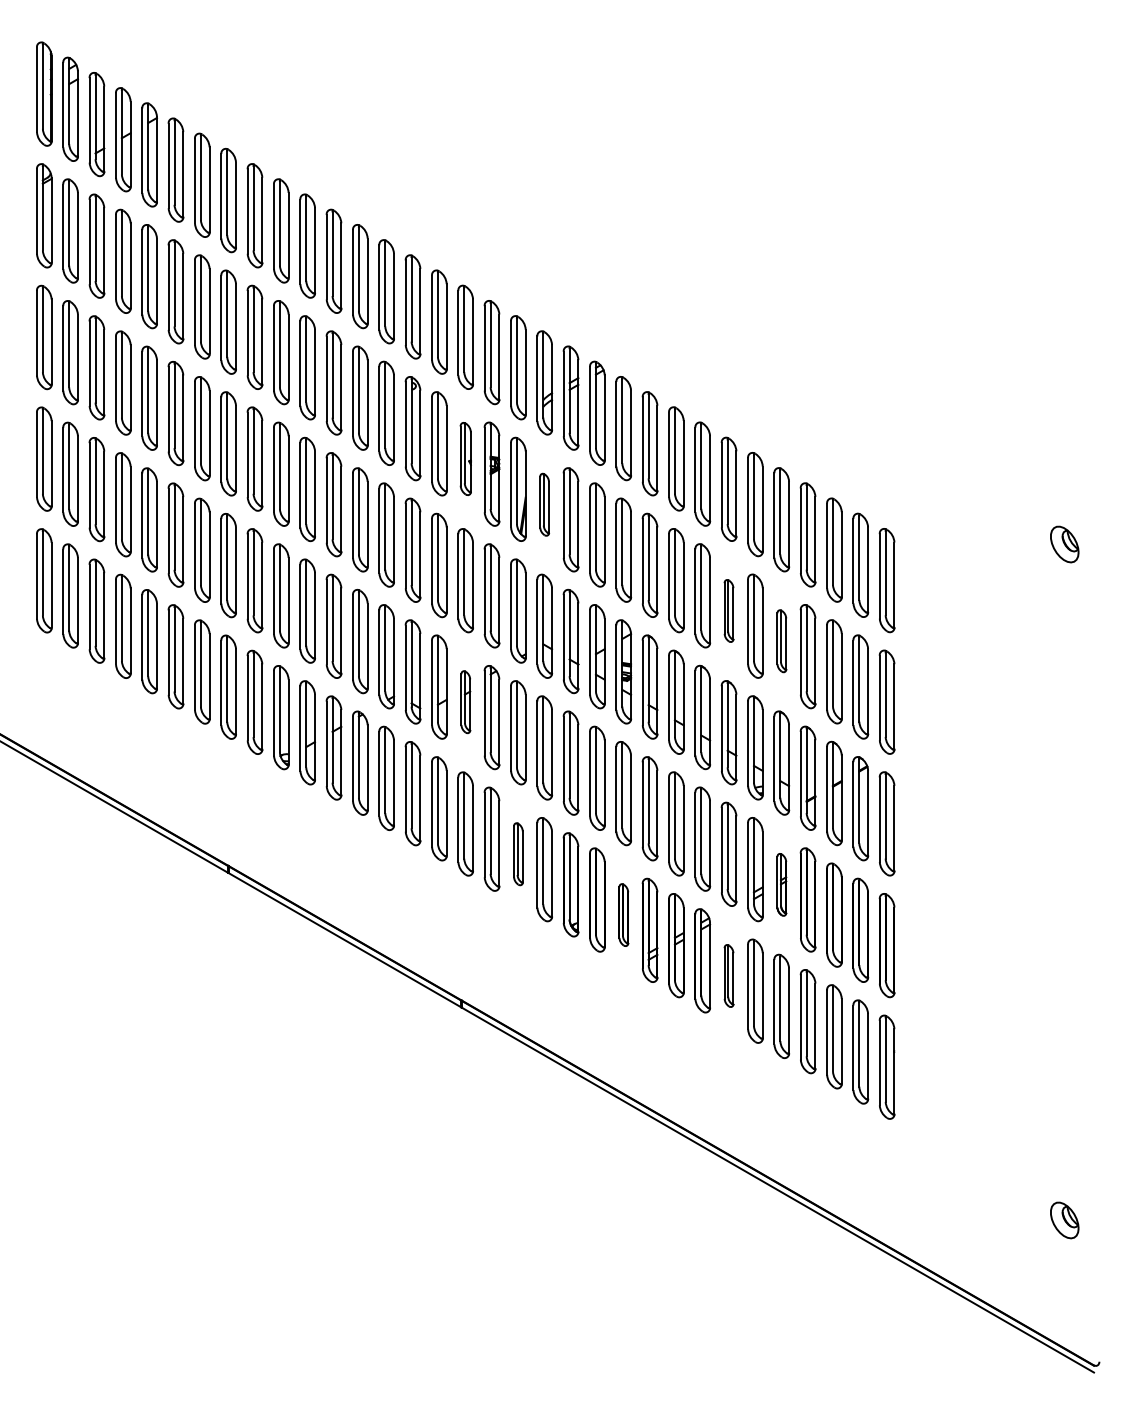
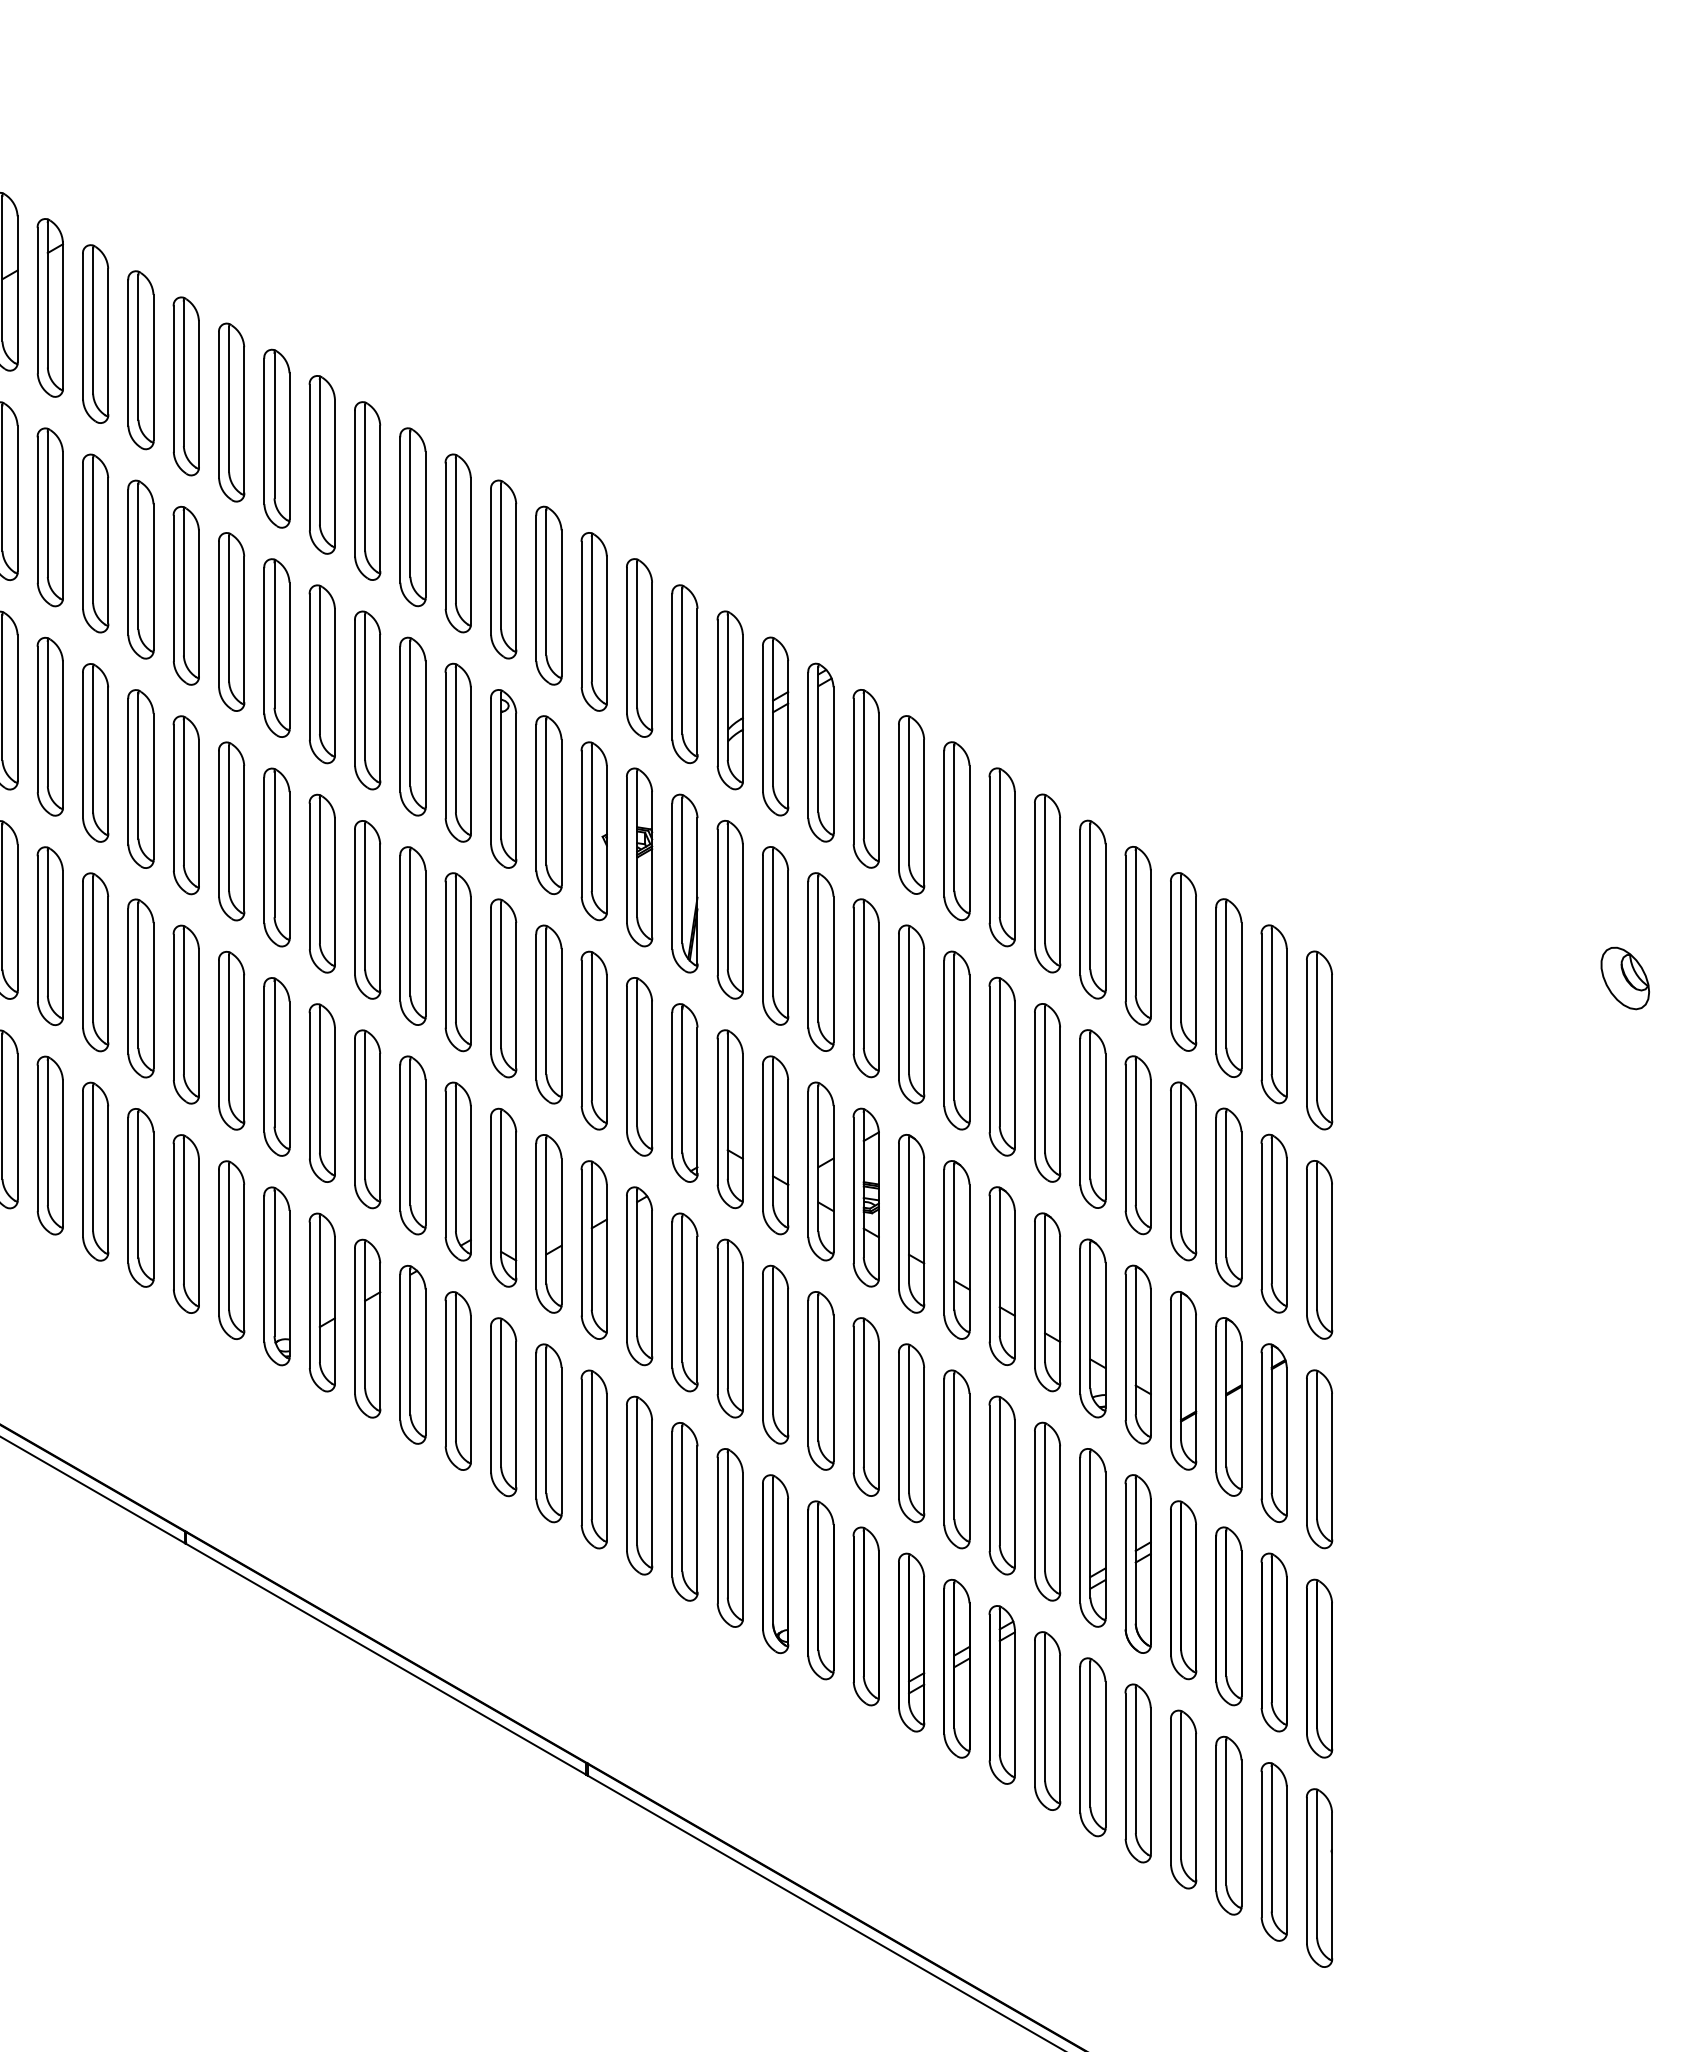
part: (465, 458) -> (593, 830), size x1.43
part: (544, 504) -> (729, 909), size x1.67
part: (728, 610) -> (1046, 1091), size x1.67
part: (781, 640) -> (1137, 1143), size x1.67
part: (465, 701) -> (593, 1248), size x1.67
part: (518, 853) -> (685, 1510), size x1.67
part: (781, 884) -> (1137, 1563), size x1.67
part: (623, 914) -> (865, 1615), size x1.67
part: (728, 975) -> (1046, 1720), size x1.67

